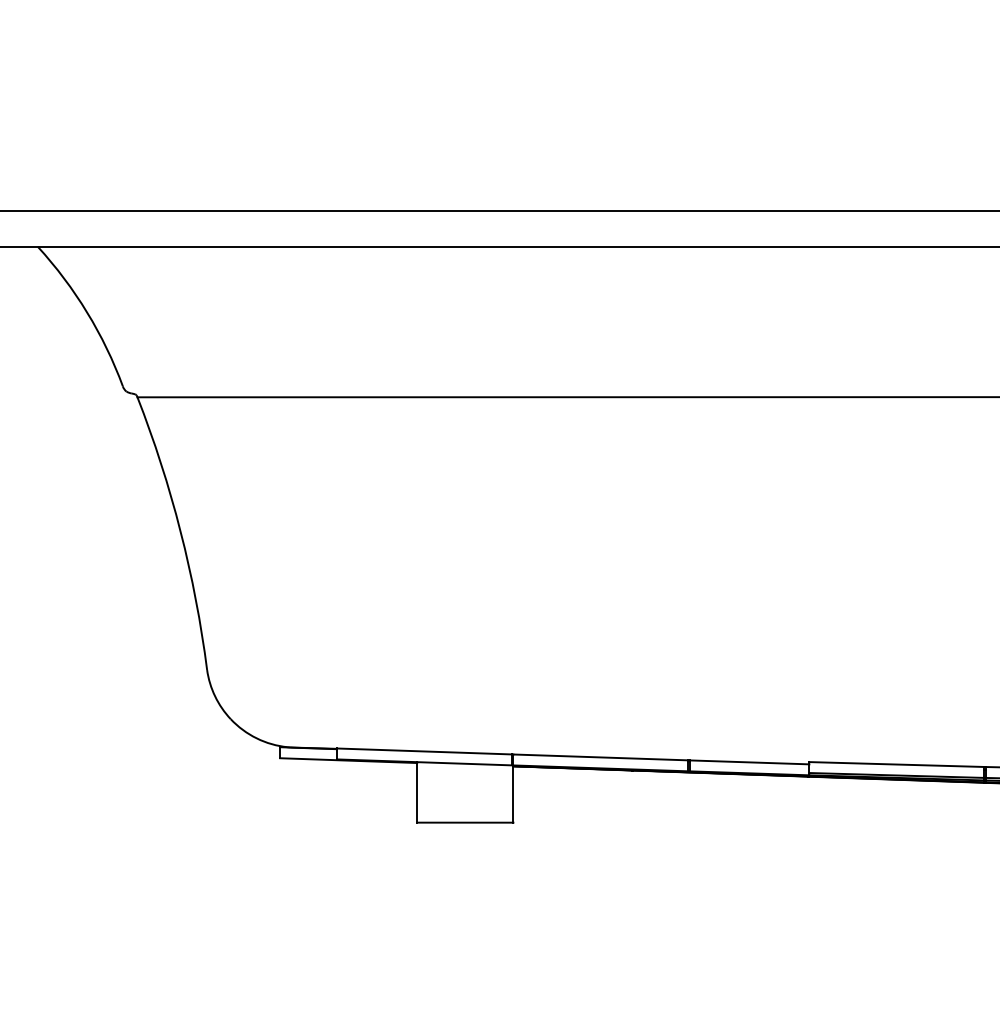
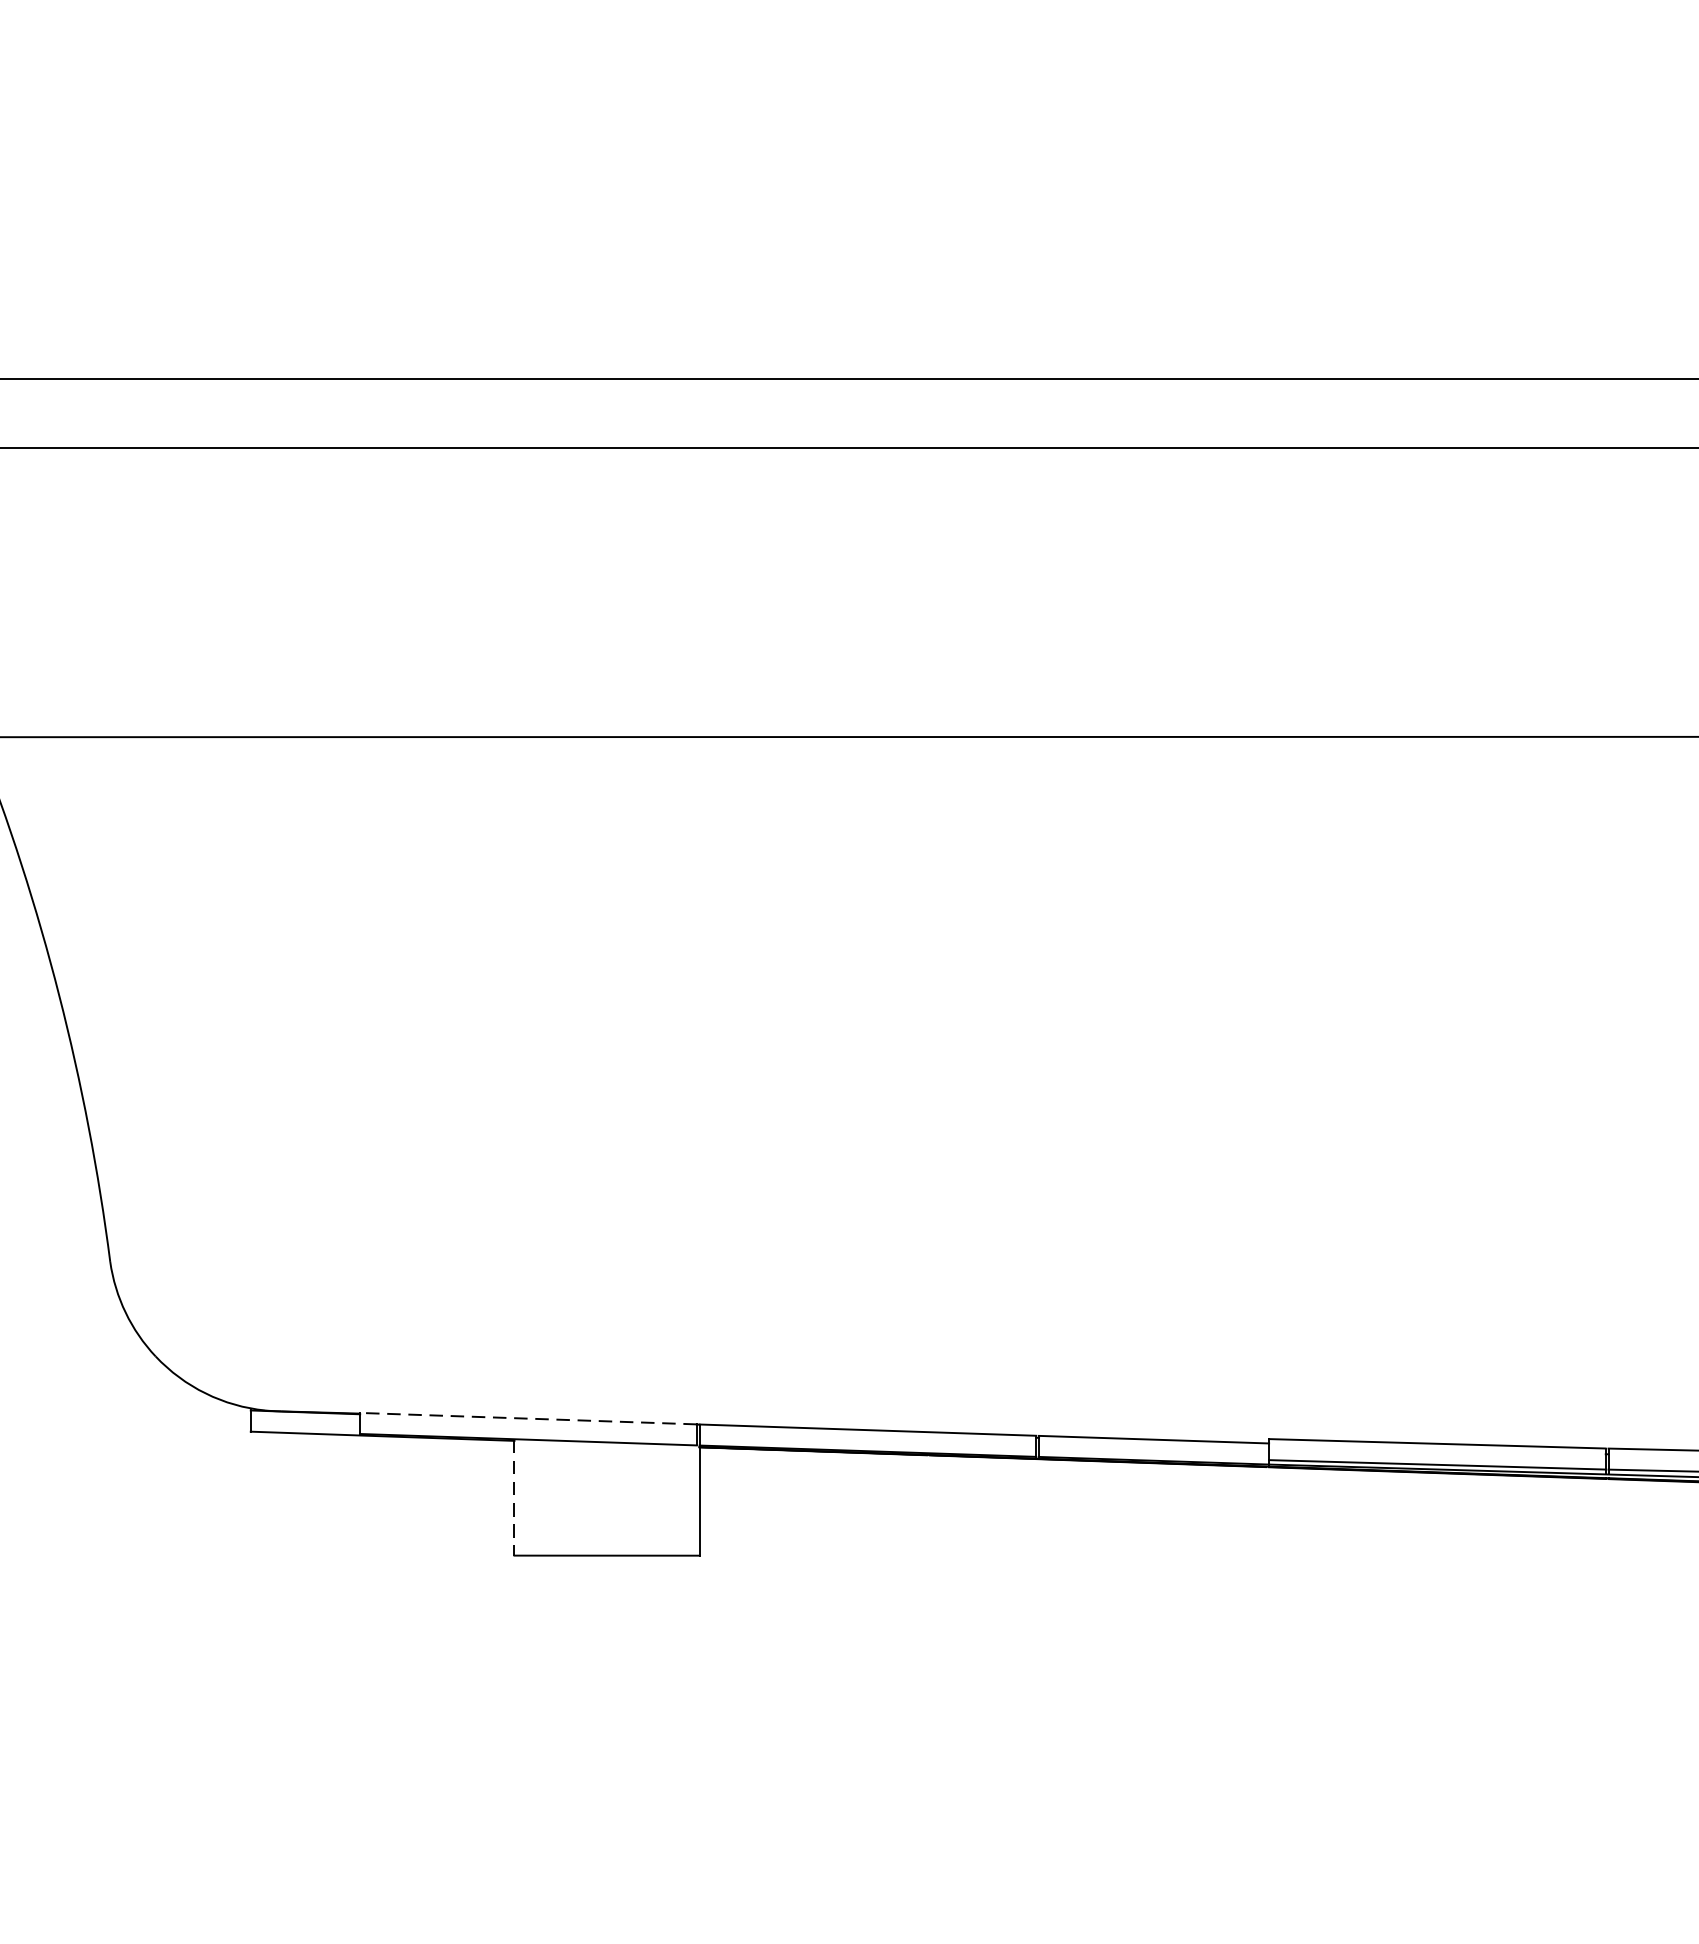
line: (424, 751) -> (528, 1418), solid -> dashed
line: (417, 793) -> (515, 1499), solid -> dashed

